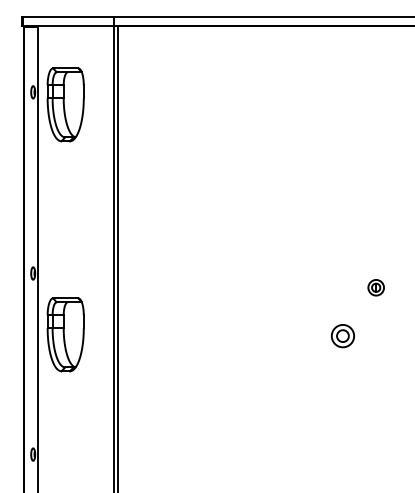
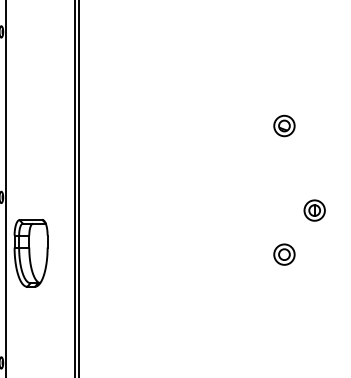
part: (65, 104) -> (30, 43), removed
part: (342, 195) -> (284, 126), added
part: (376, 287) -> (315, 210), size x1.43

